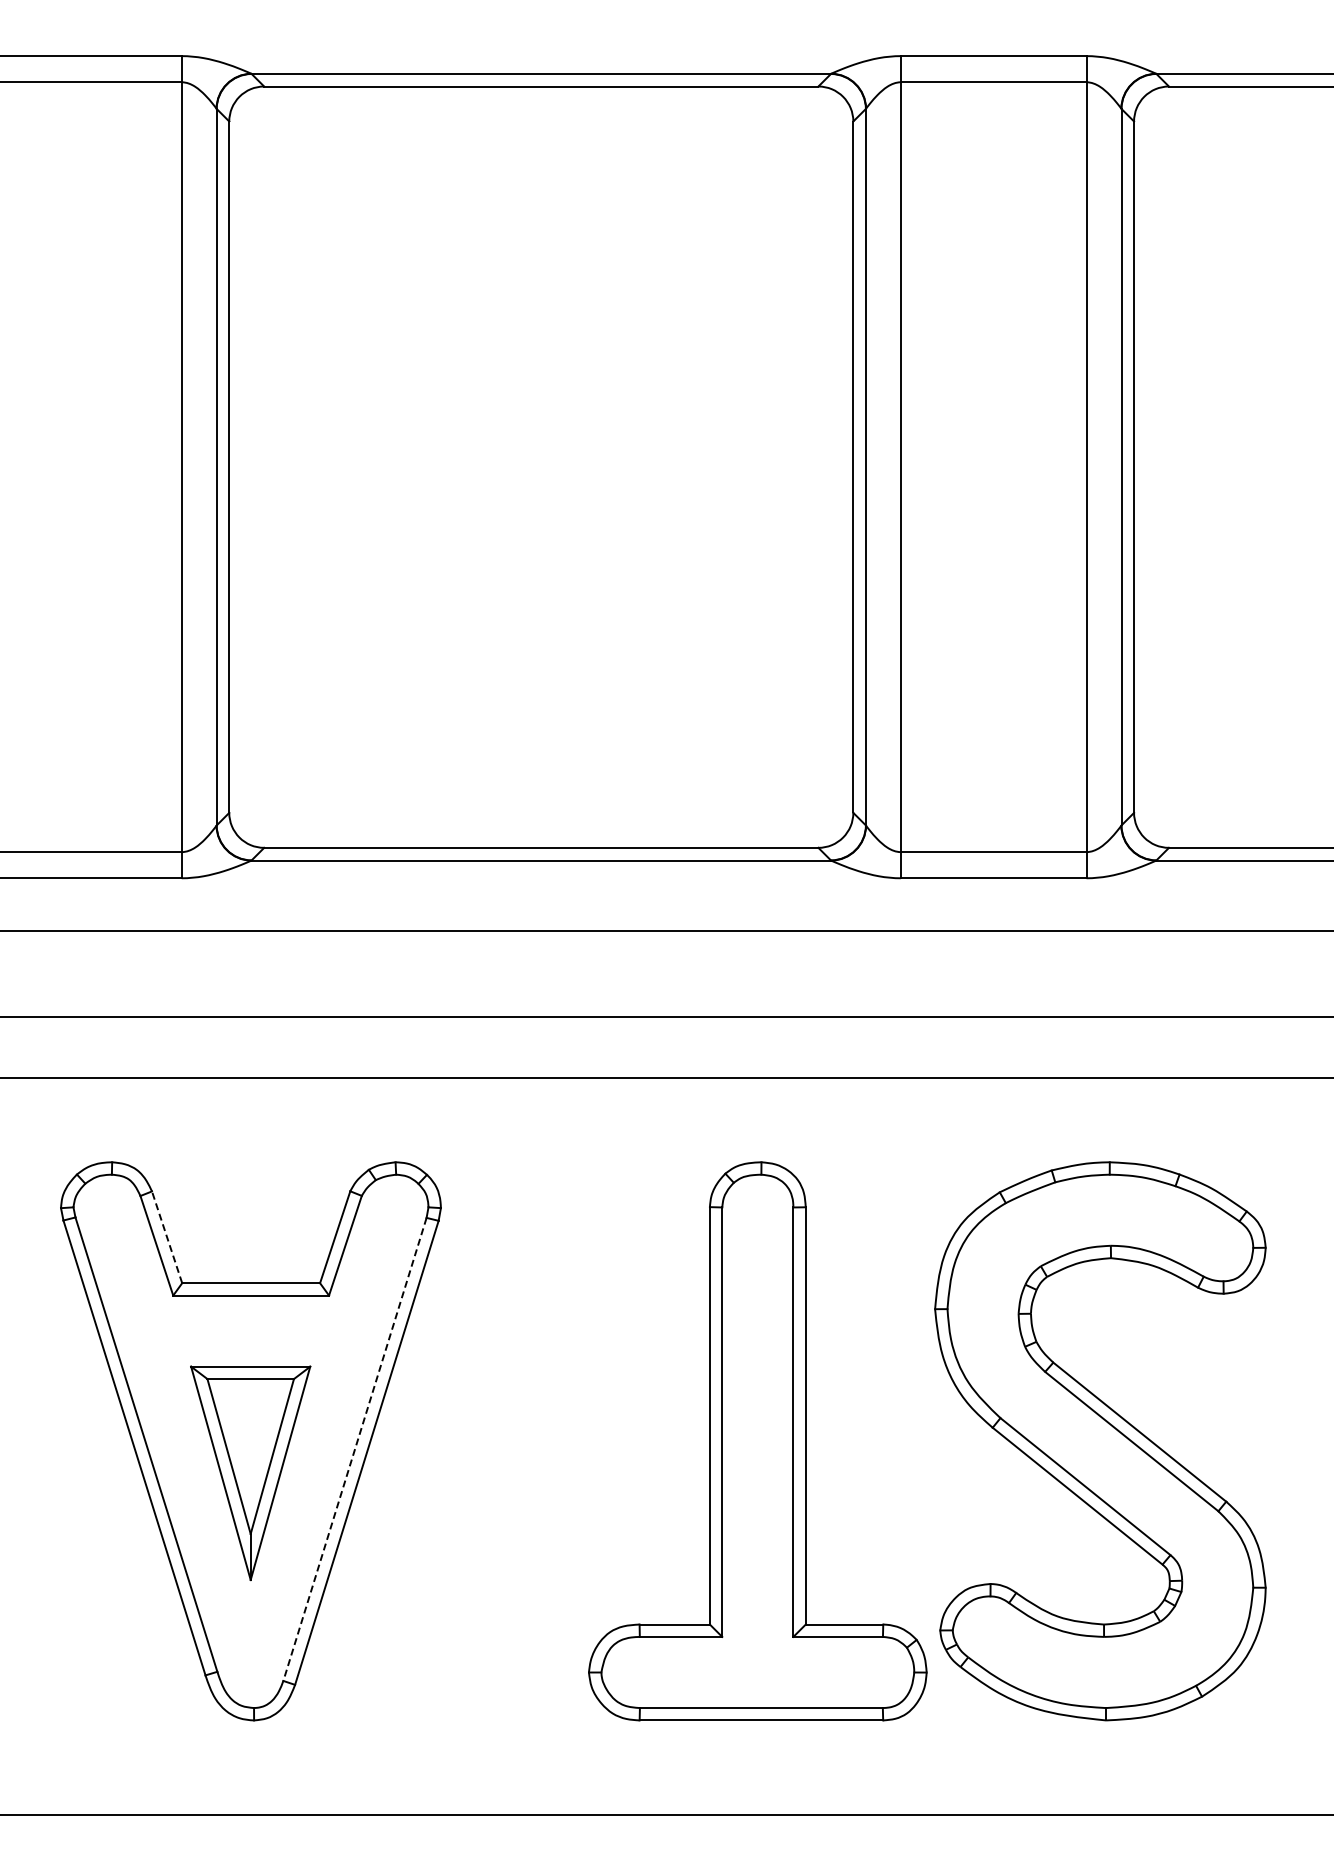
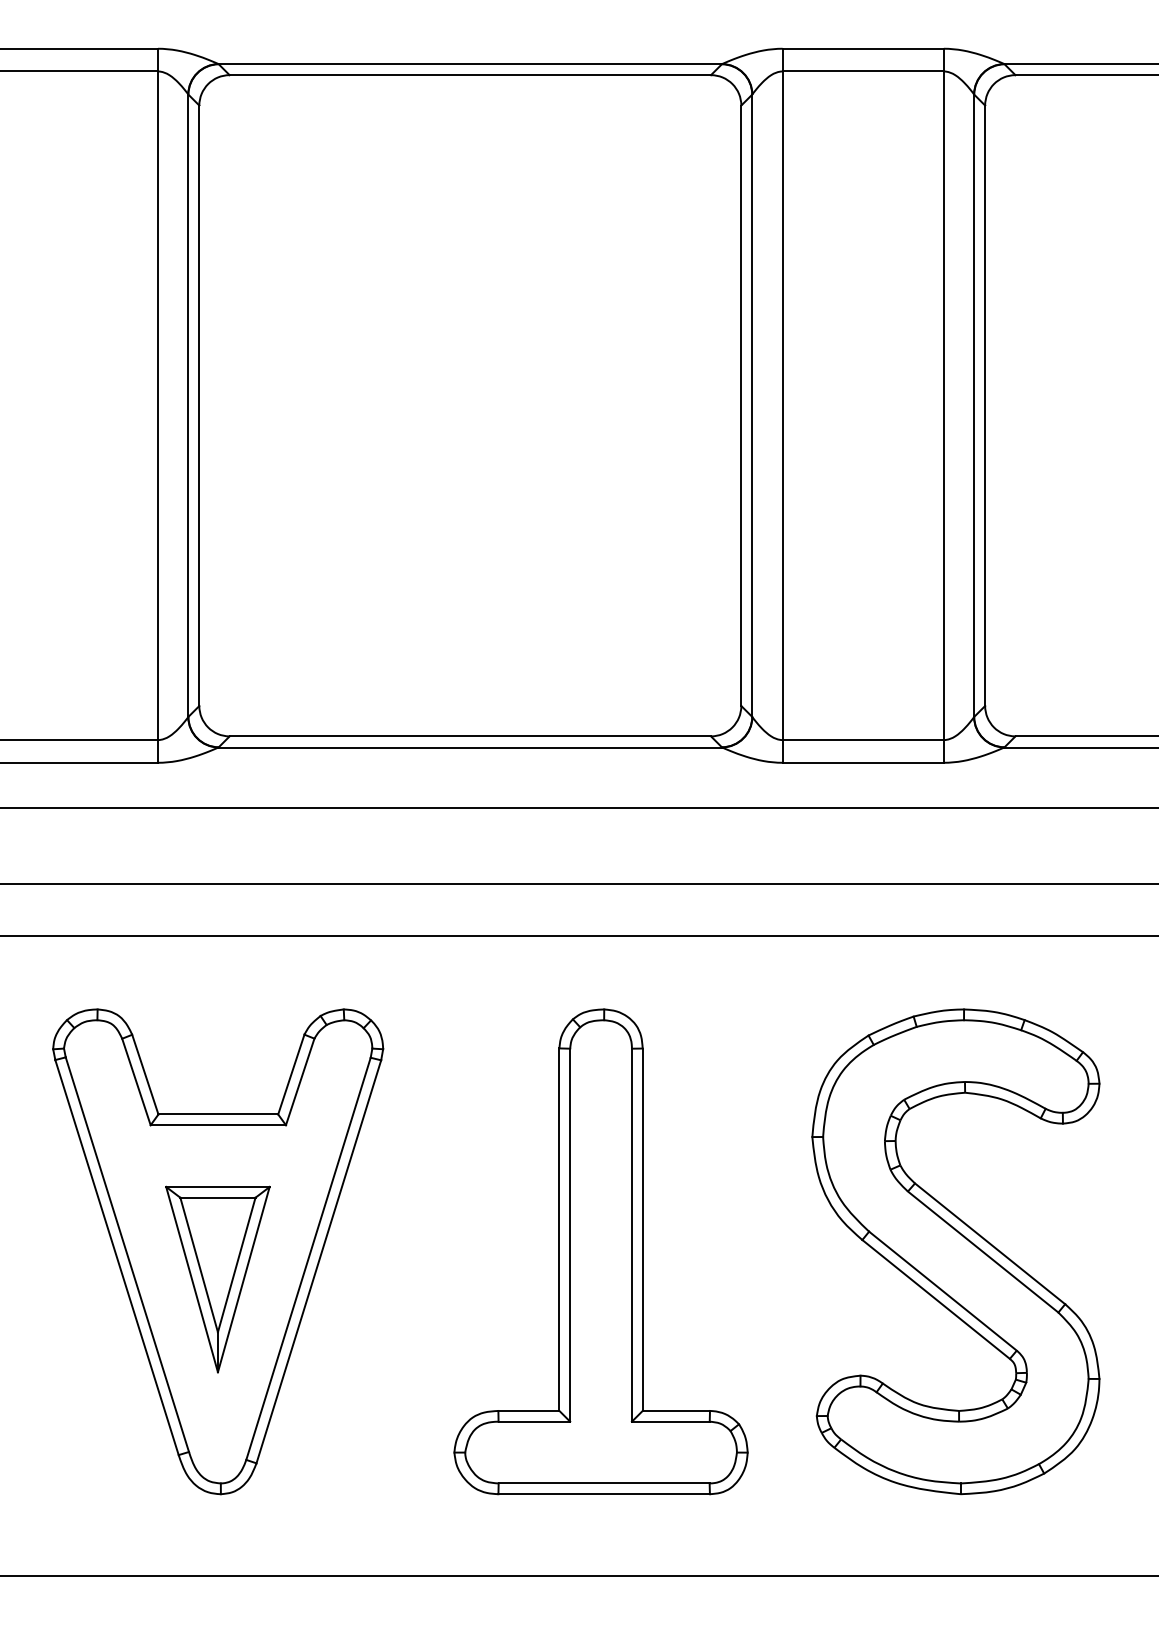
line: (166, 1236) -> (144, 1073), dashed -> solid
part: (757, 1441) -> (600, 1251), moved
line: (354, 1449) -> (308, 1258), dashed -> solid

